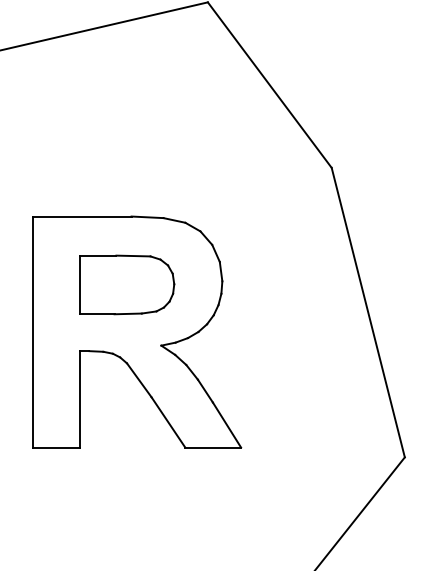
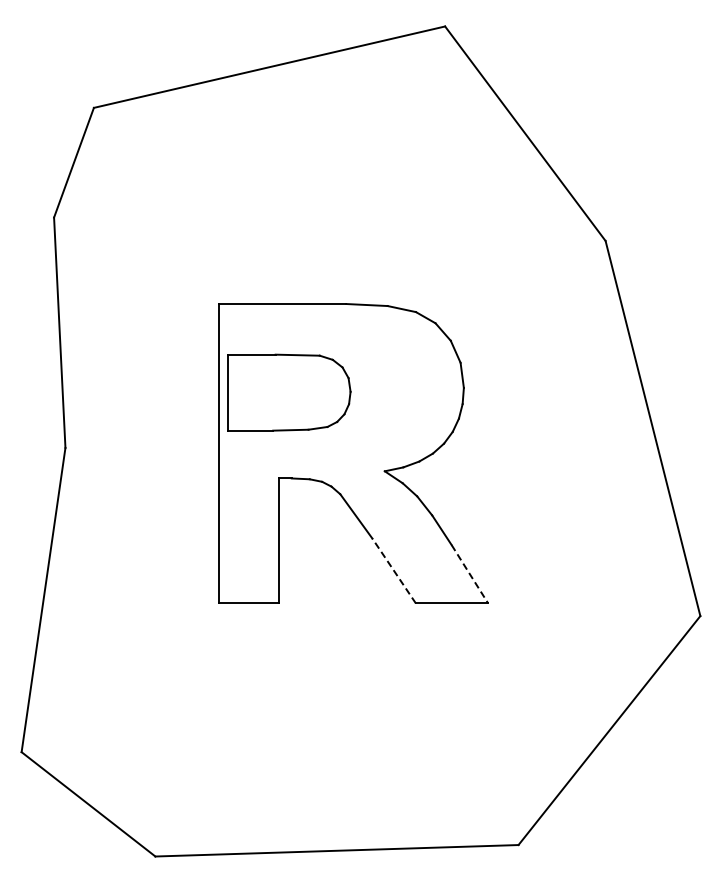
part: (127, 284) -> (289, 392), moved
line: (168, 422) -> (393, 570), solid -> dashed
line: (227, 425) -> (470, 574), solid -> dashed

